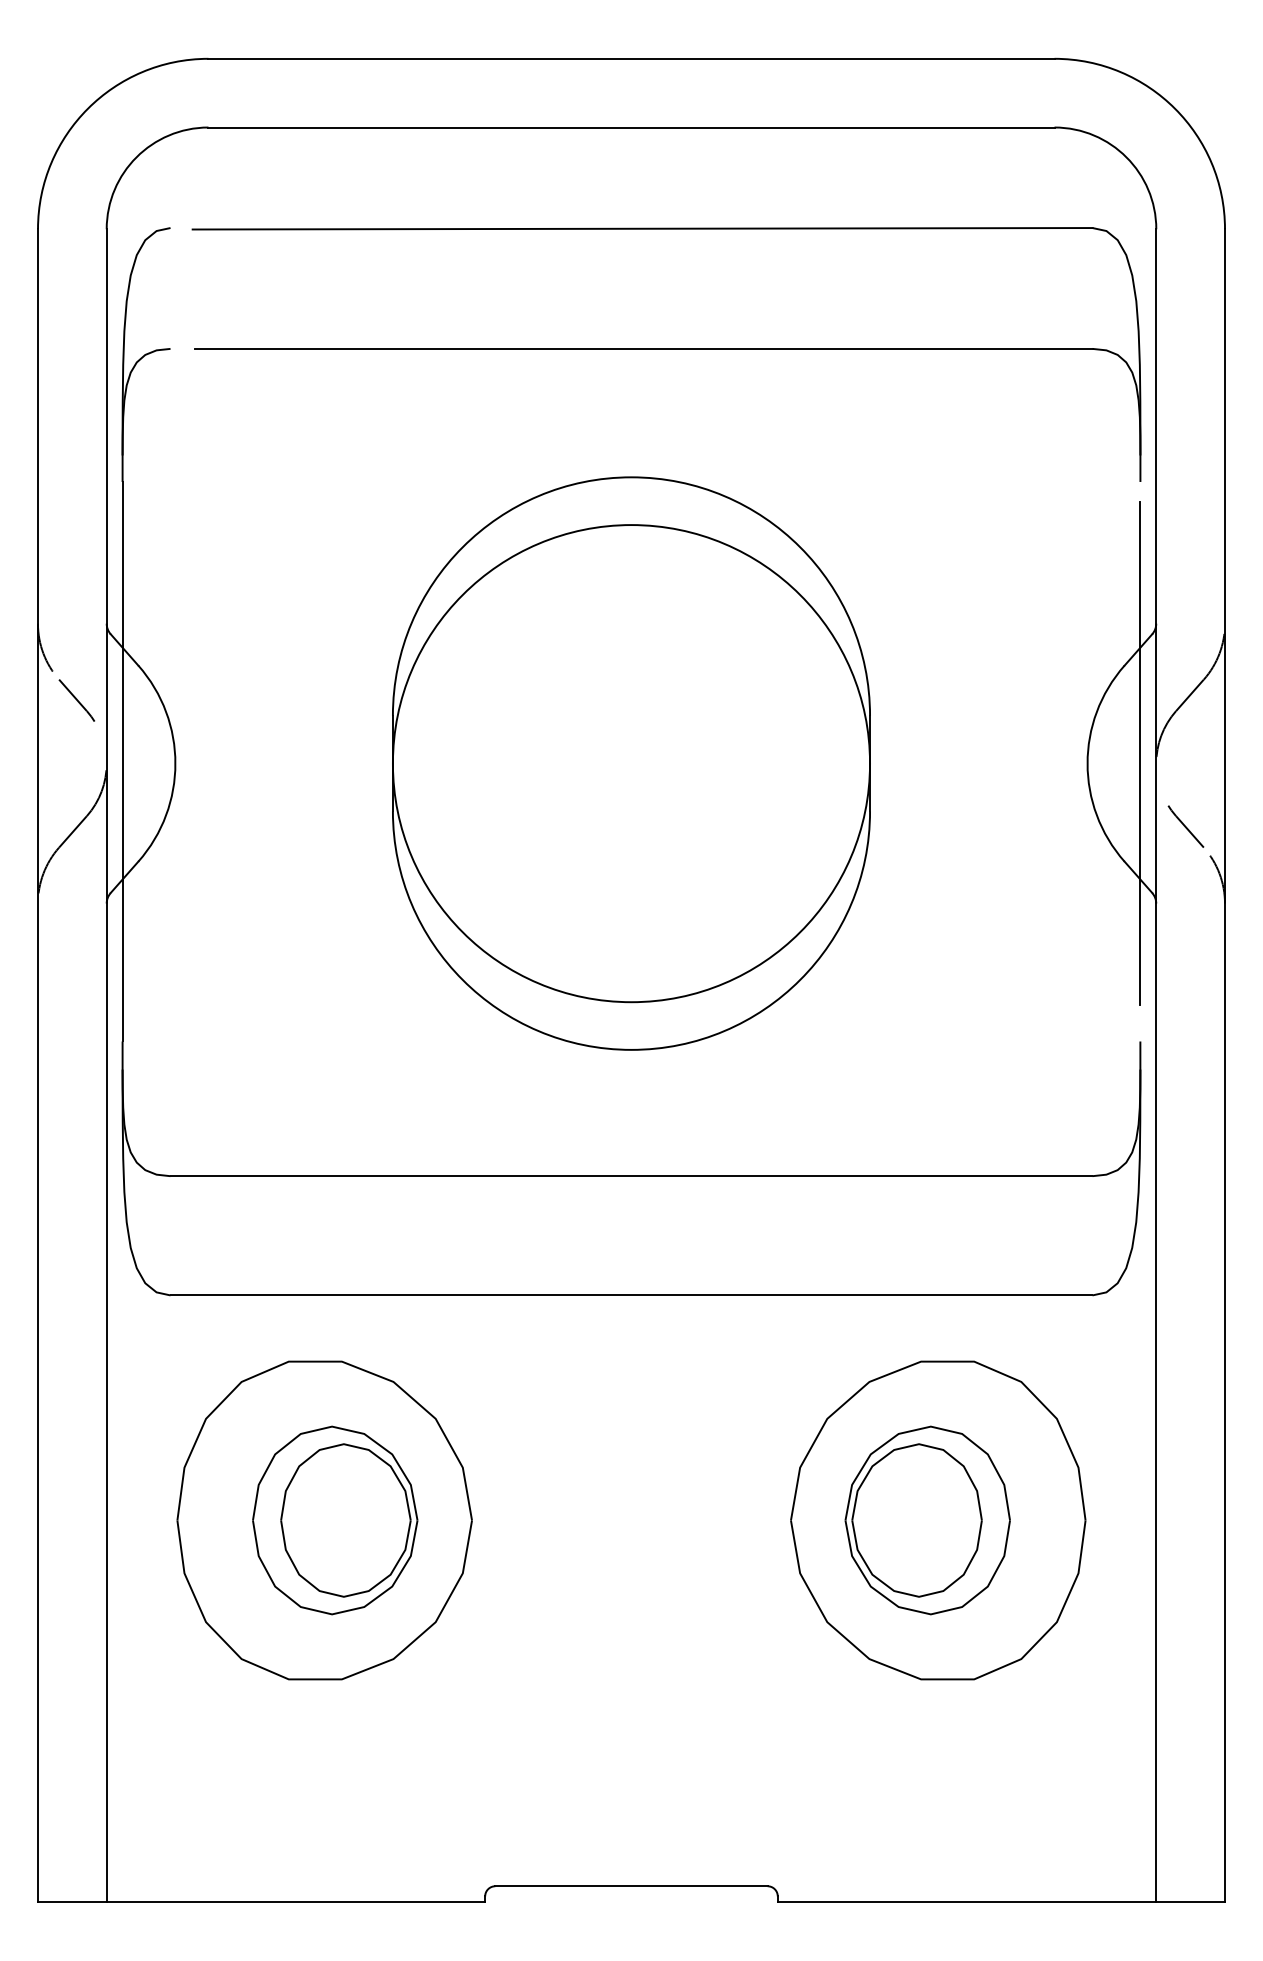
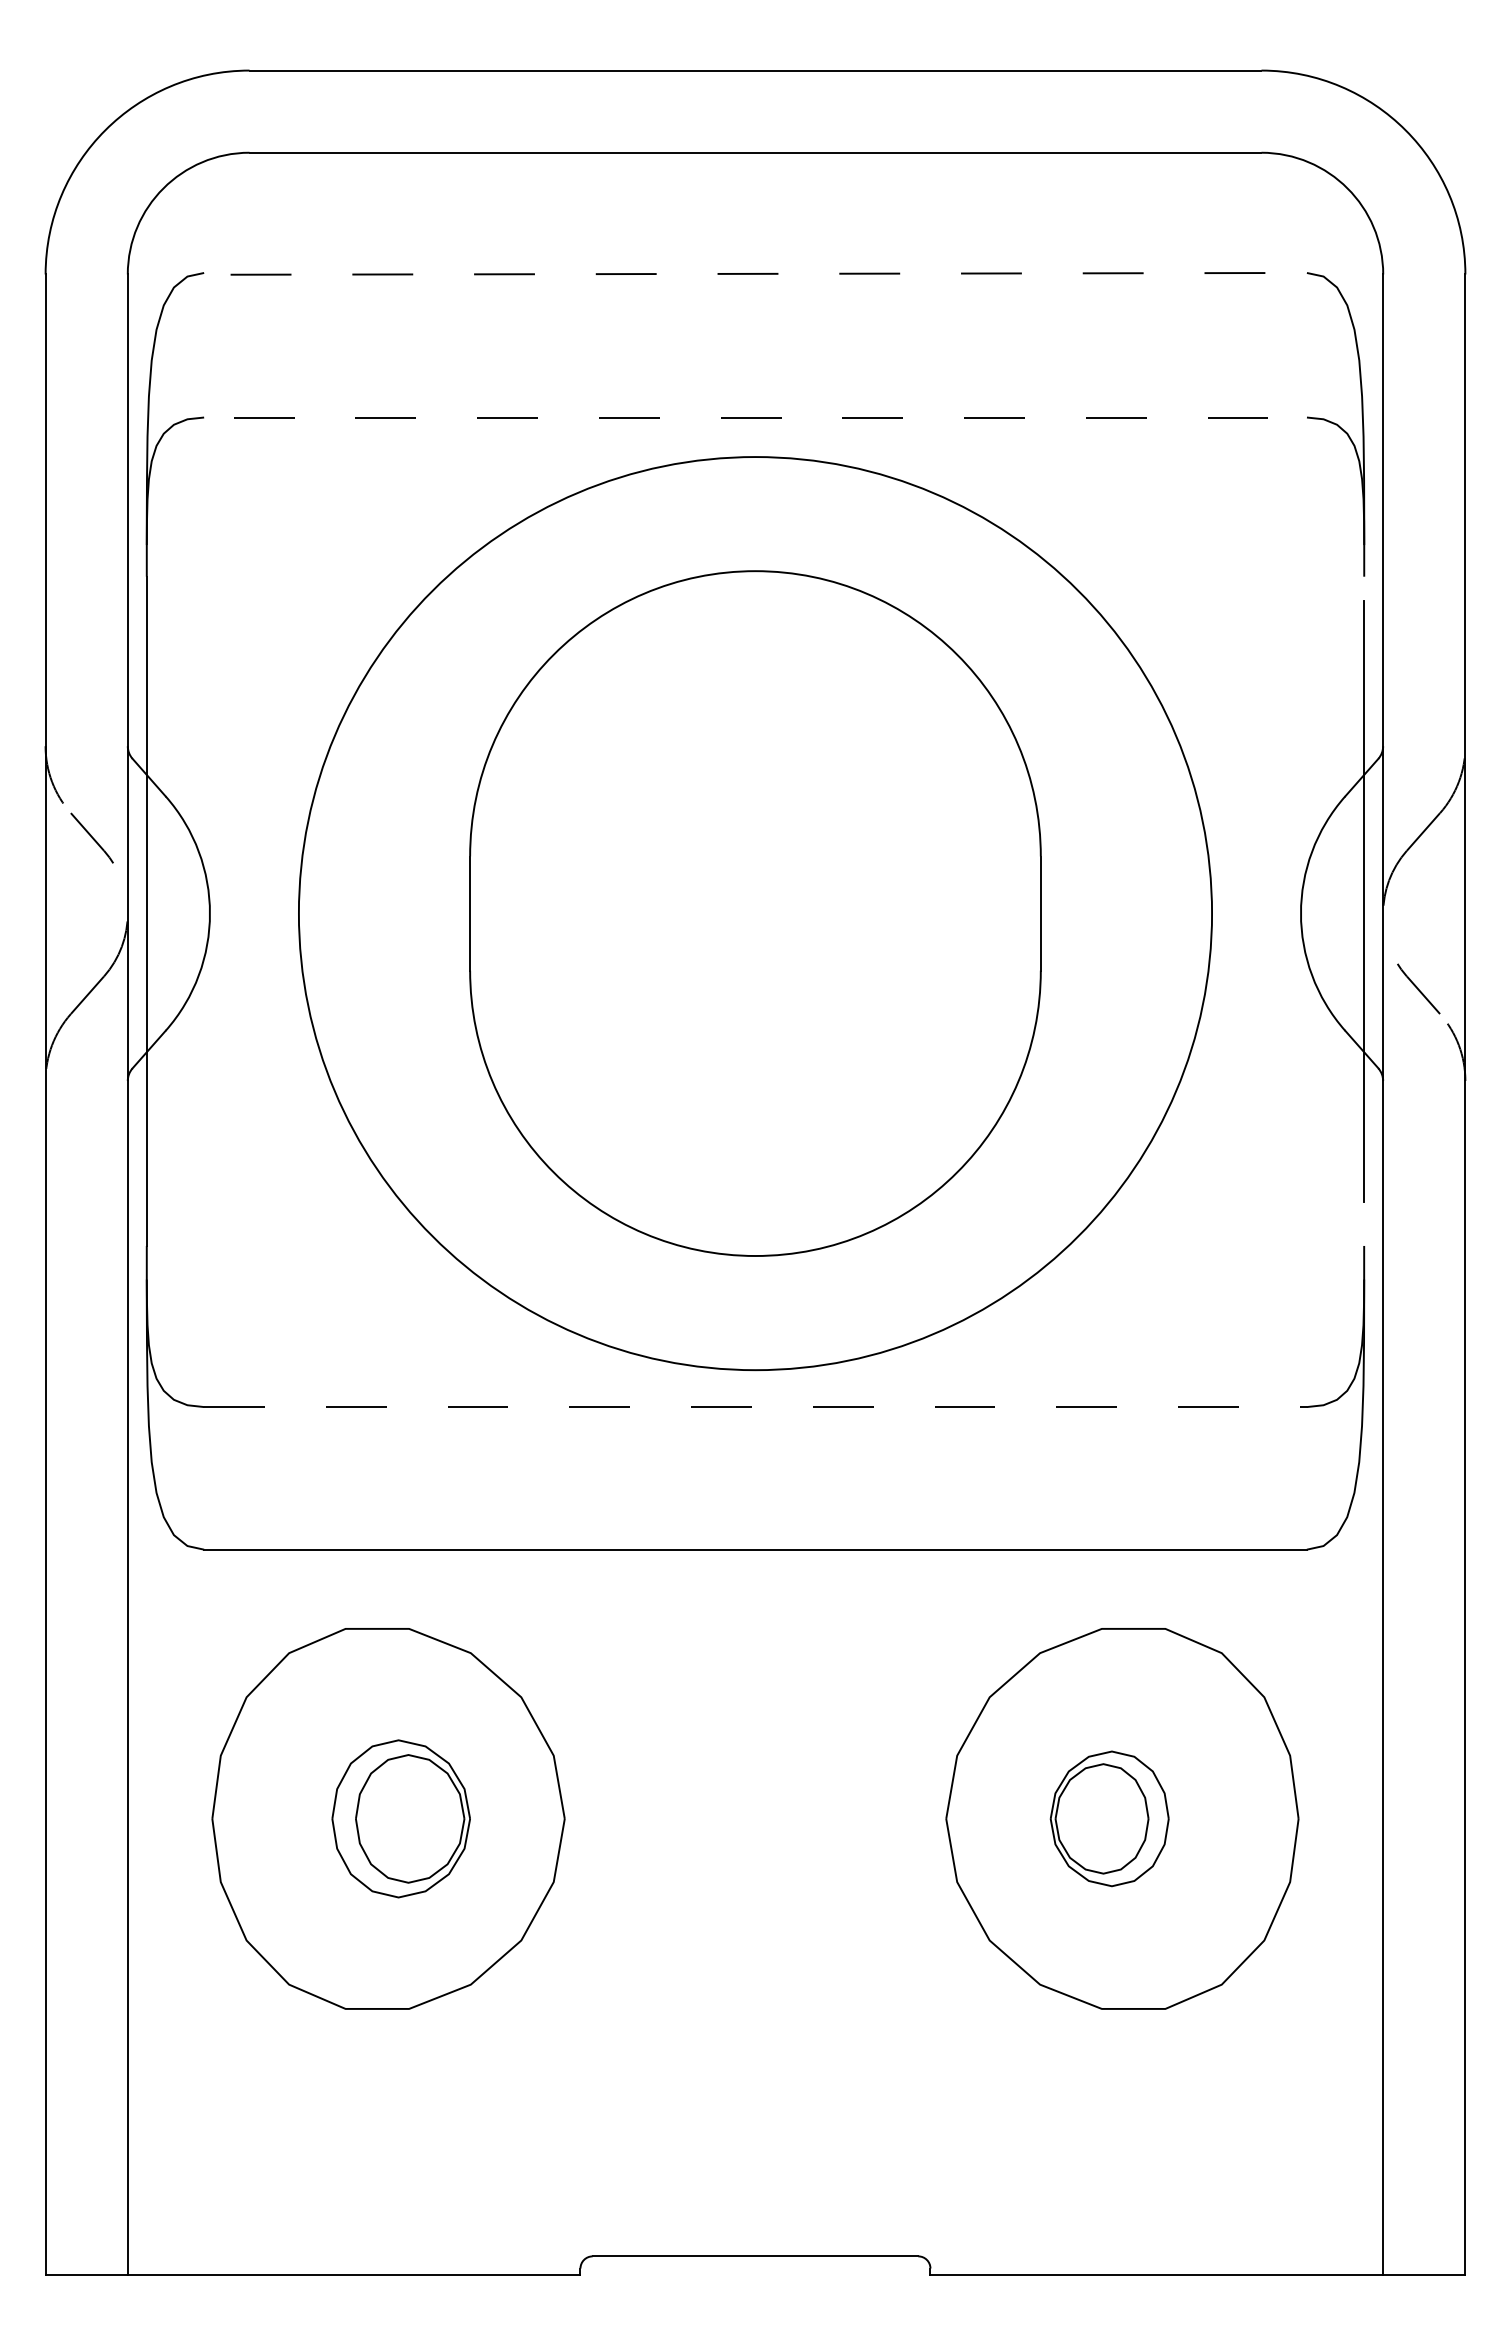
line: (642, 228) -> (768, 273), solid -> dashed
line: (643, 348) -> (769, 417), solid -> dashed
circle: (631, 763) -> (755, 913), size x1.6
line: (631, 1176) -> (755, 1407), solid -> dashed
part: (335, 1520) -> (401, 1818), size x0.7
part: (927, 1520) -> (1109, 1818), size x0.6

